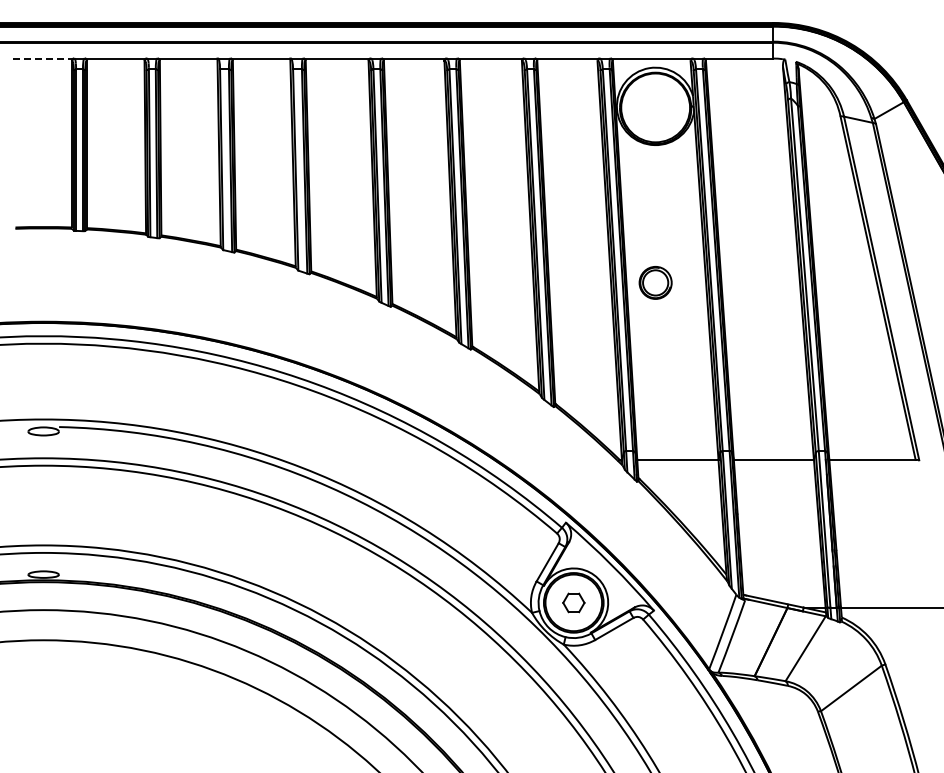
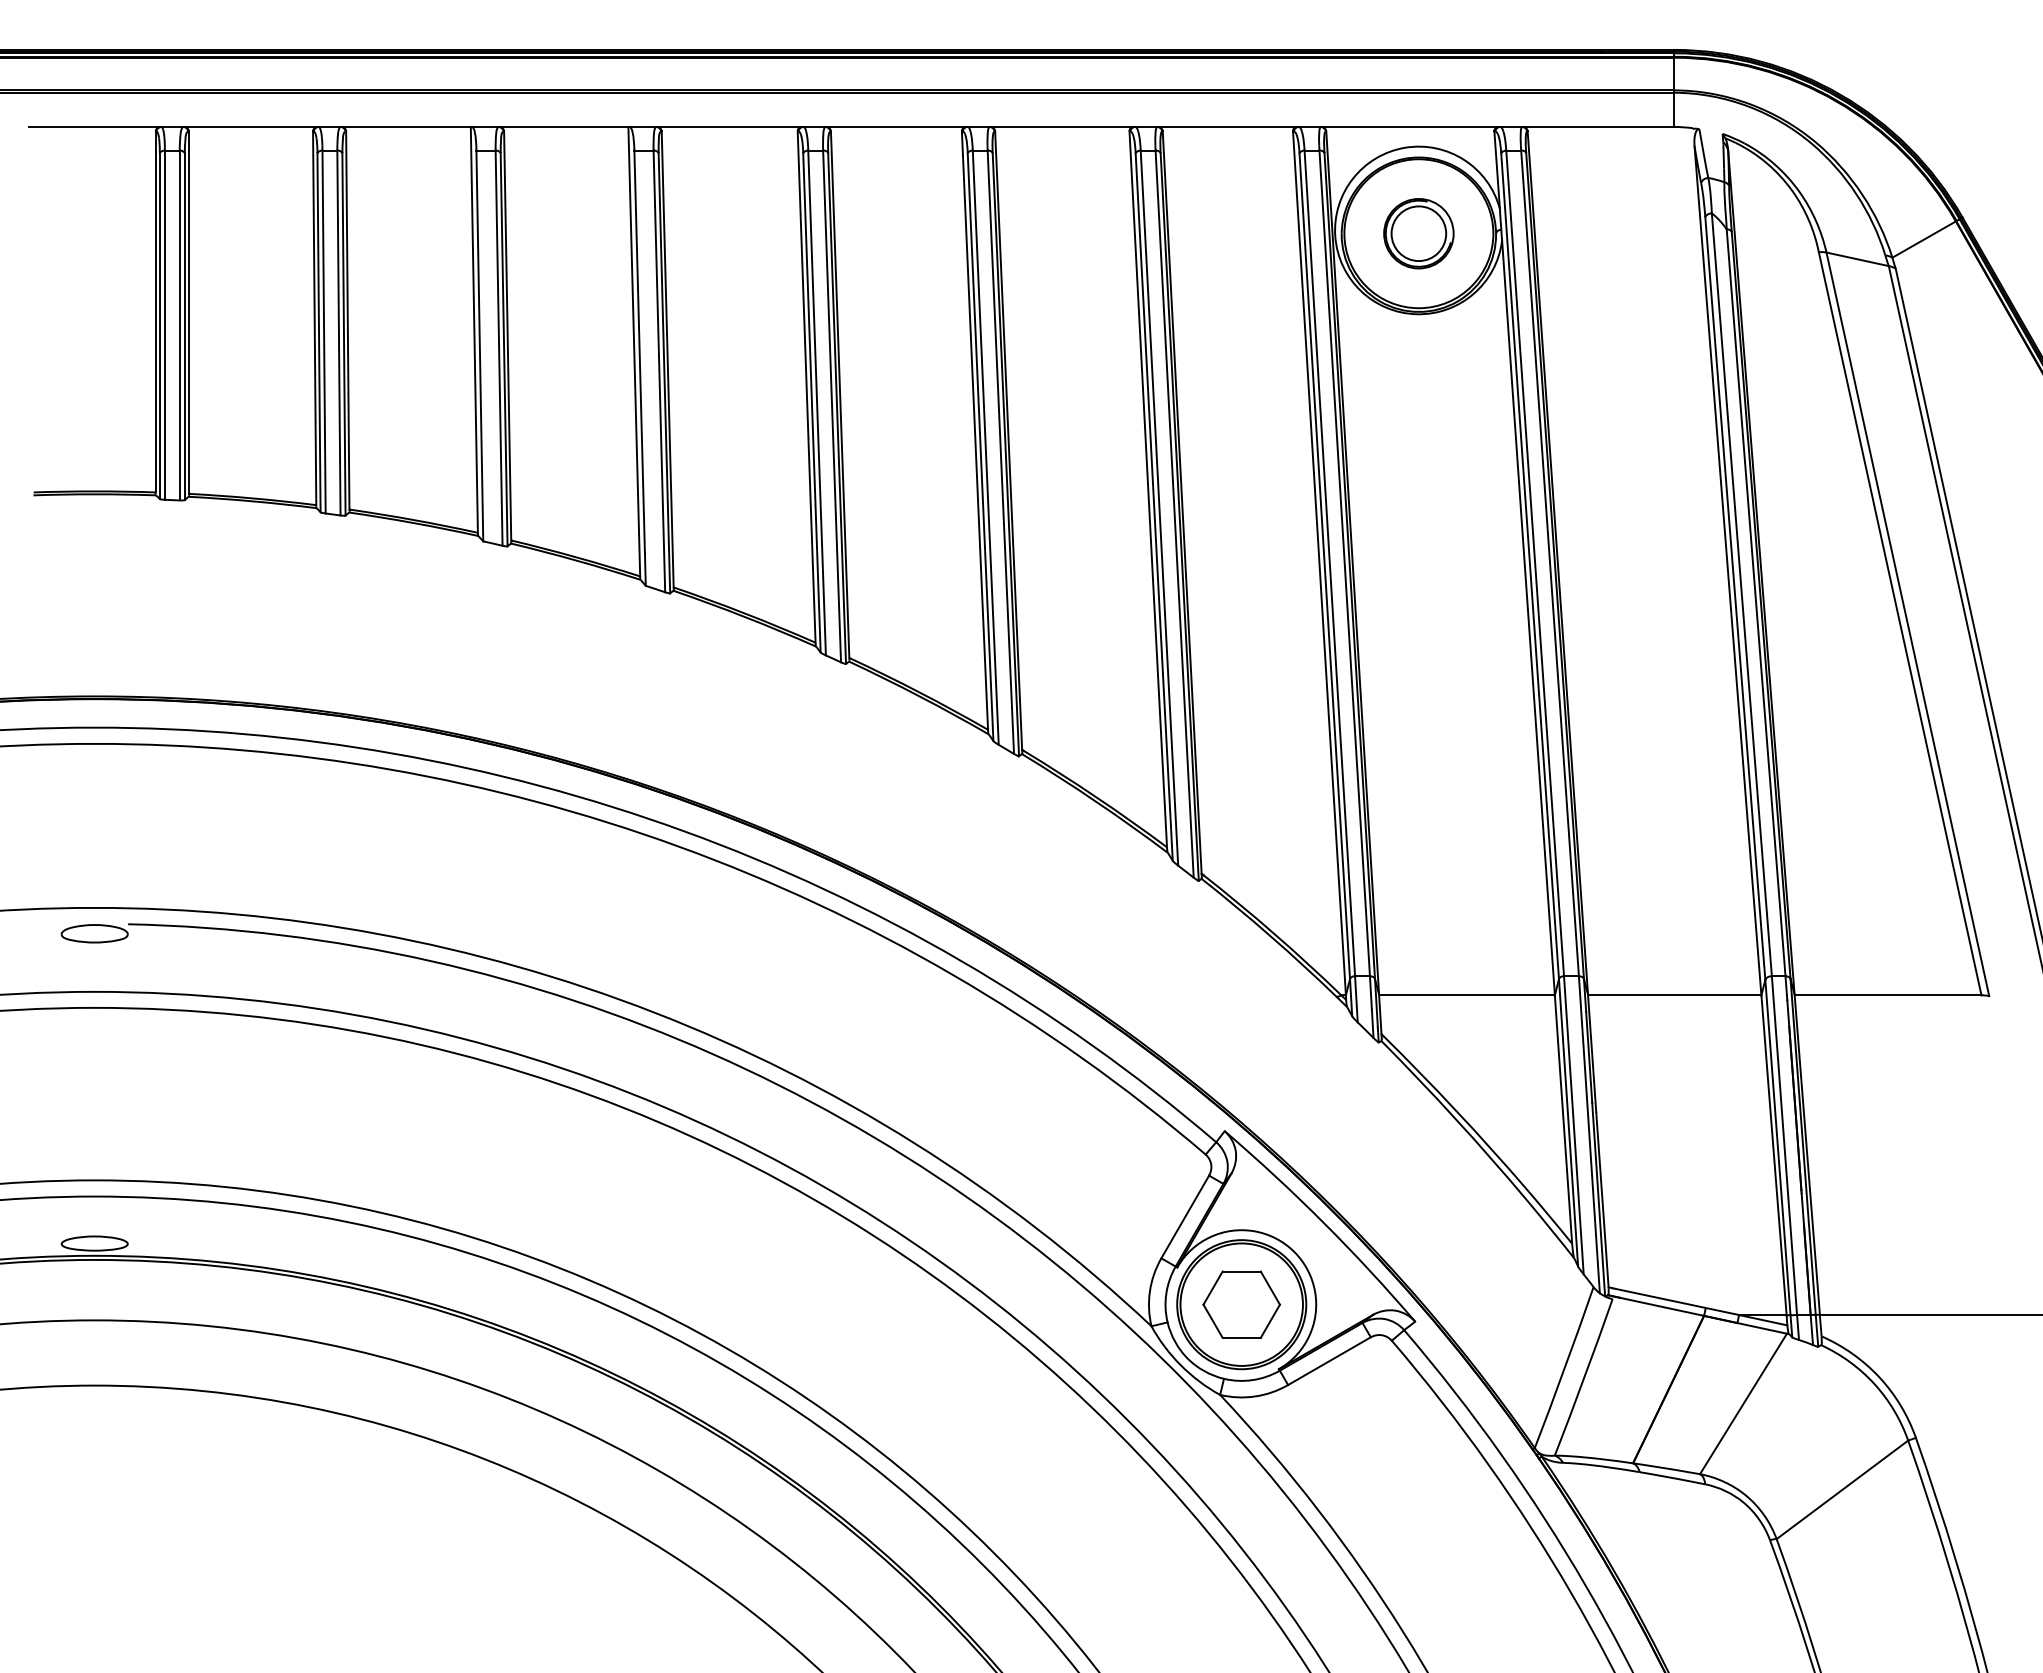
line: (44, 58) -> (96, 126), dashed -> solid
part: (655, 282) -> (1418, 232), moved
part: (573, 602) -> (1241, 1303), size x1.67

